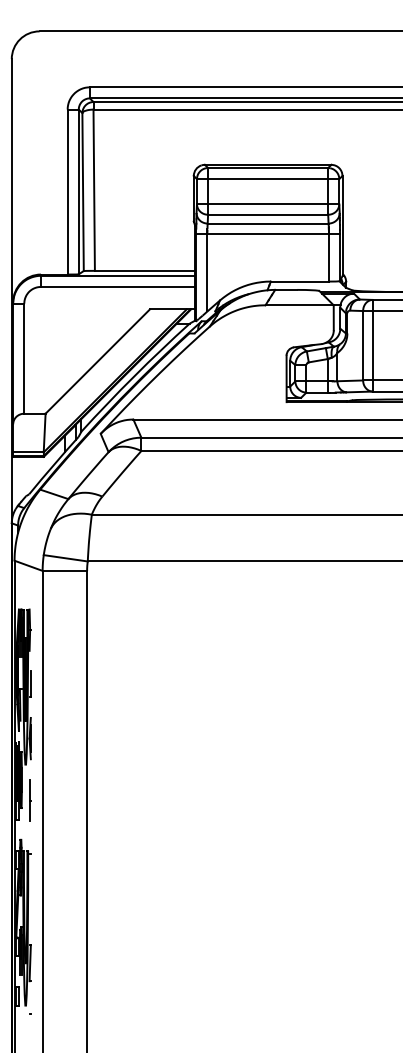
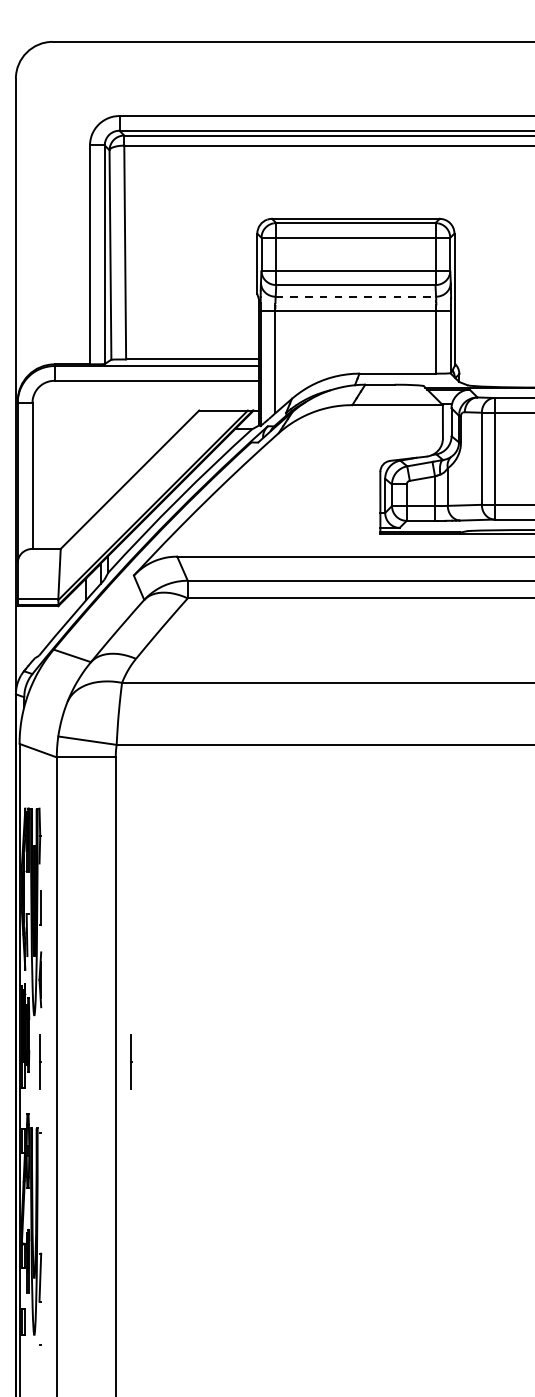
line: (268, 223) -> (356, 296), solid -> dashed
line: (98, 800) -> (131, 1061), added

